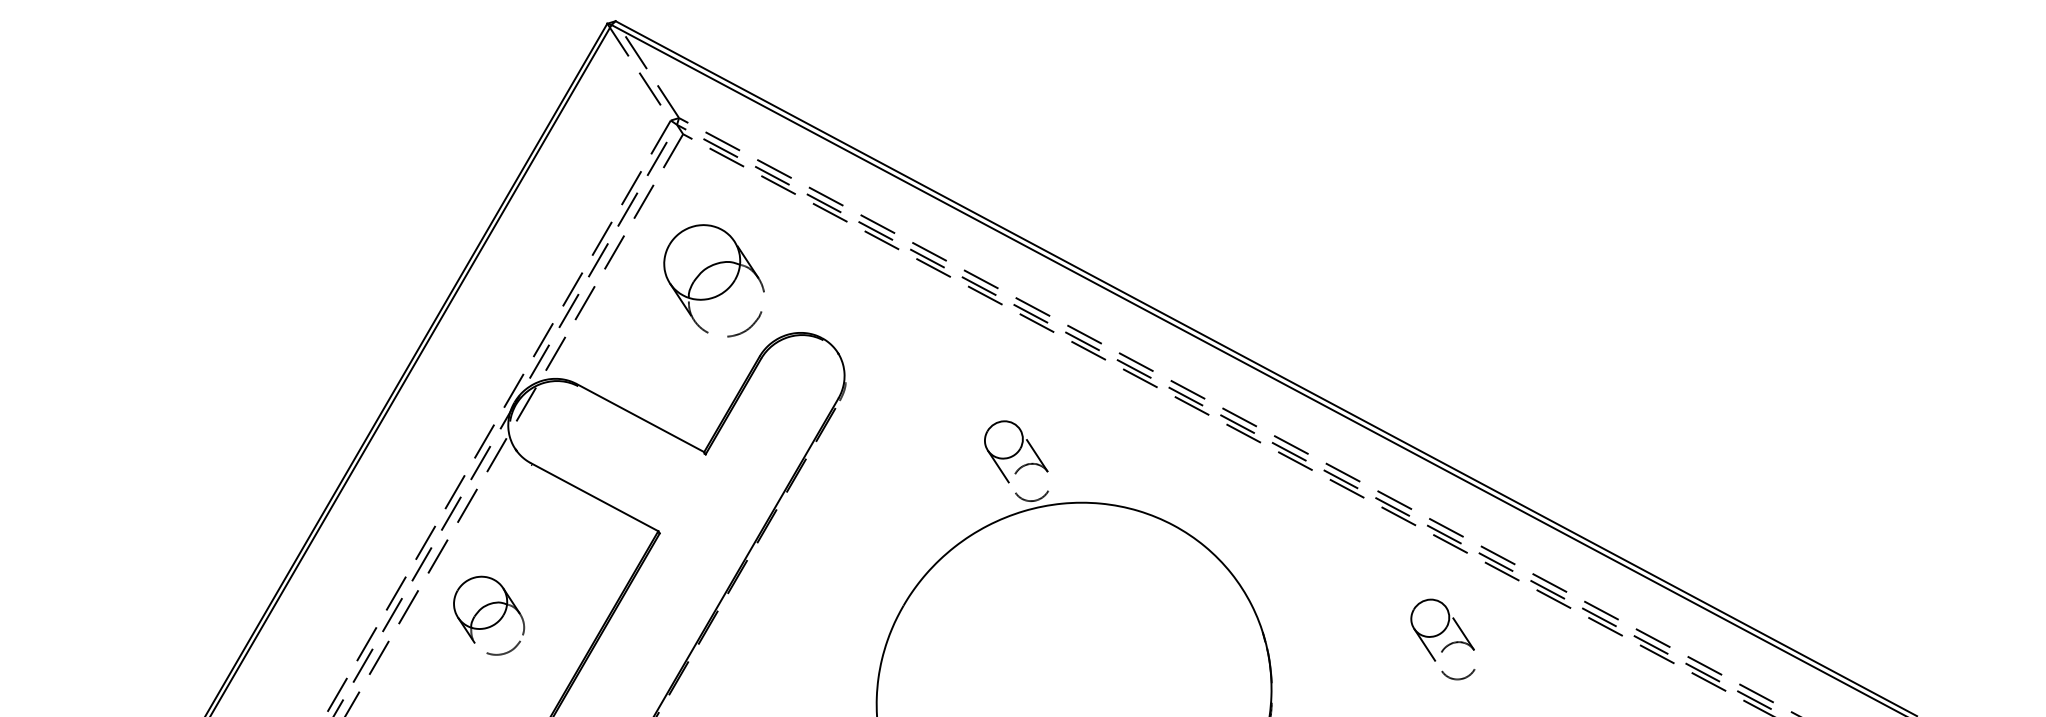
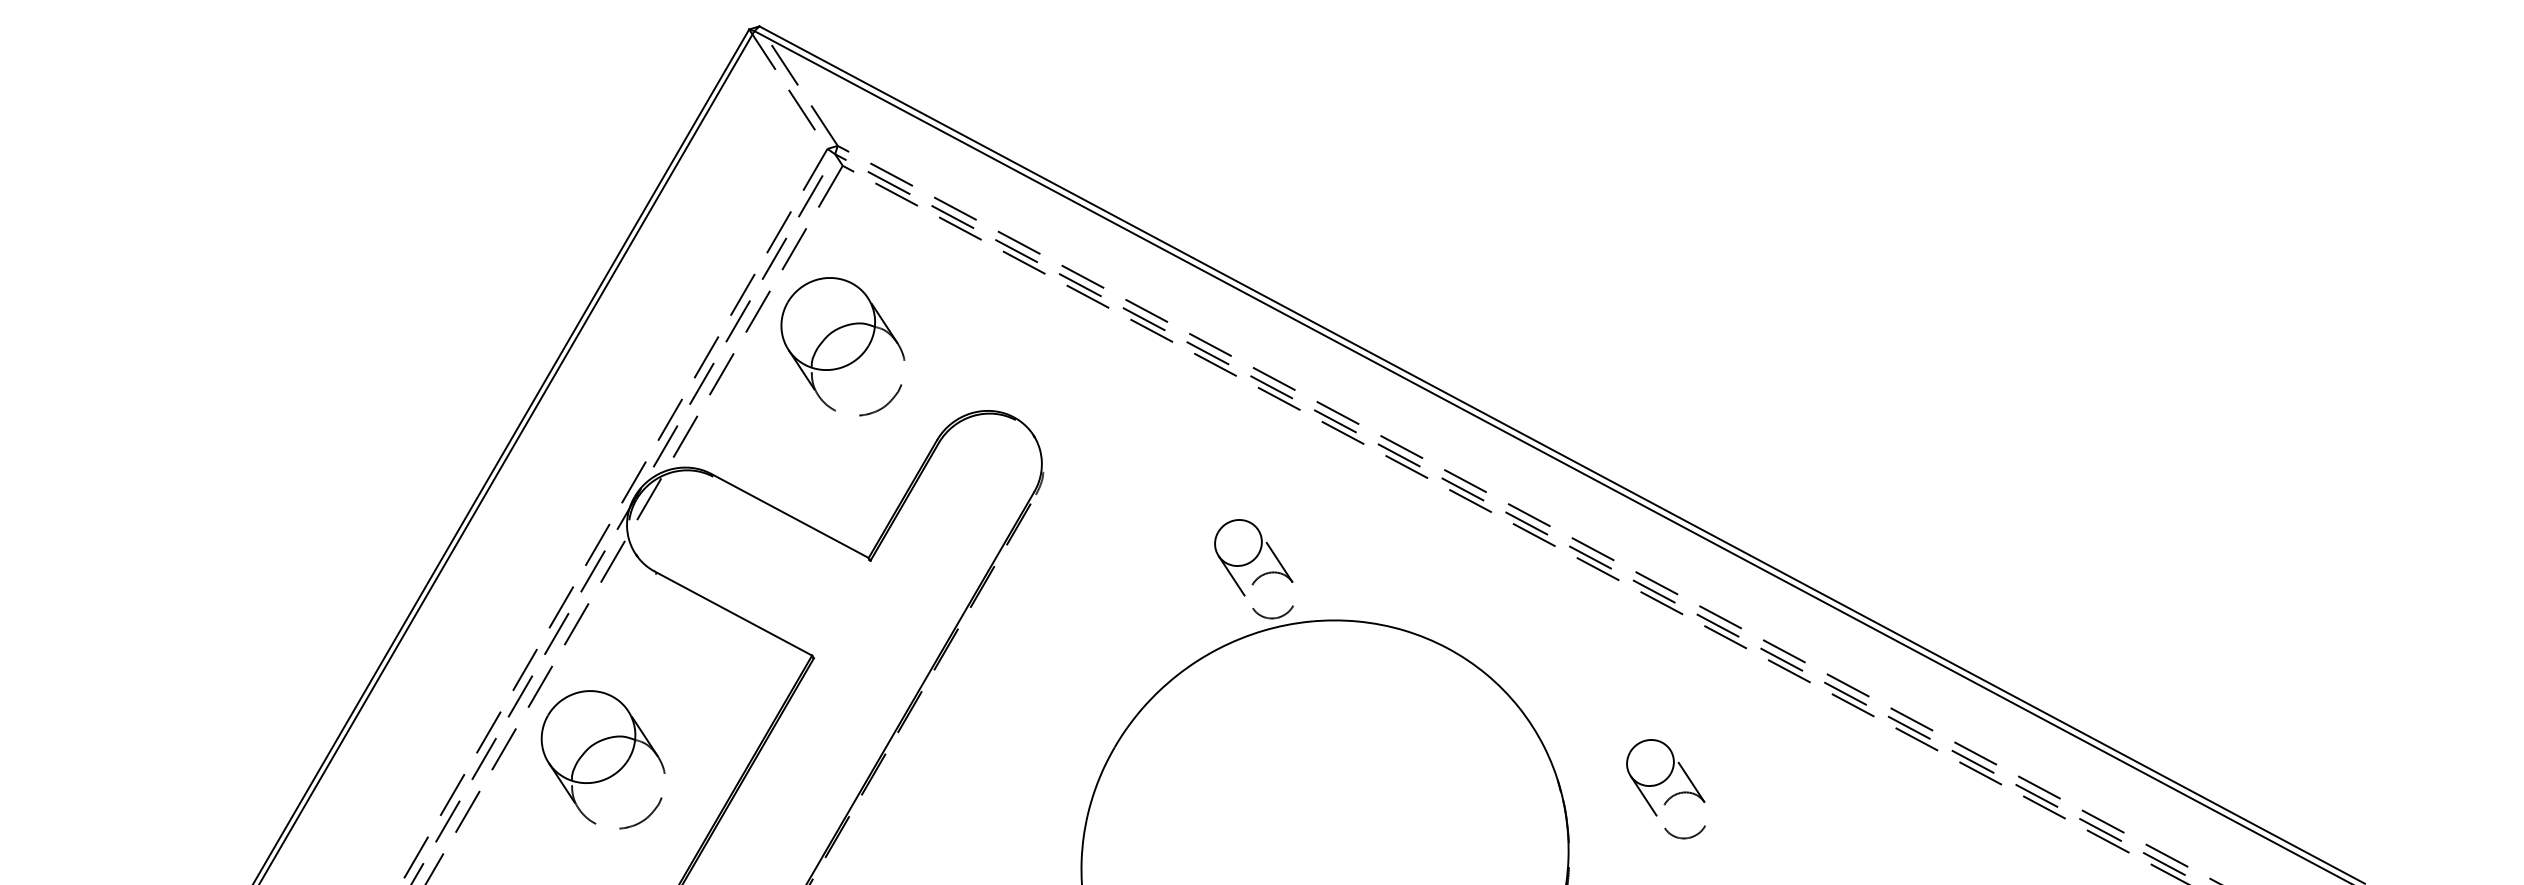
part: (713, 280) -> (842, 346), moved
part: (488, 615) -> (602, 759), size x1.43
part: (1440, 634) -> (1662, 783), moved

